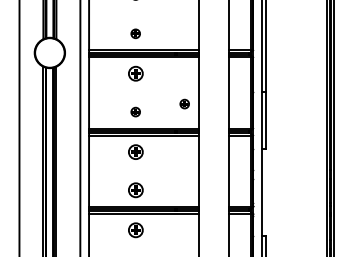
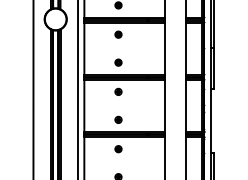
part: (135, 73) -> (118, 34), size x0.62
part: (184, 103) -> (154, 56), removed
part: (135, 151) -> (118, 91), size x0.62
part: (135, 190) -> (118, 120), size x0.62
part: (135, 230) -> (118, 149), size x0.62

